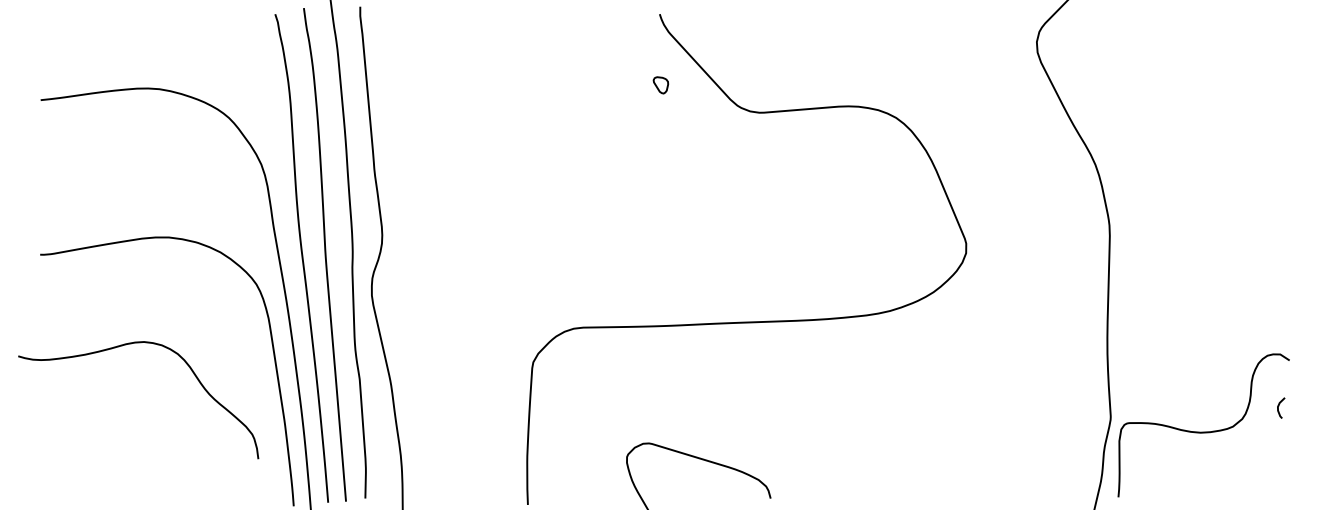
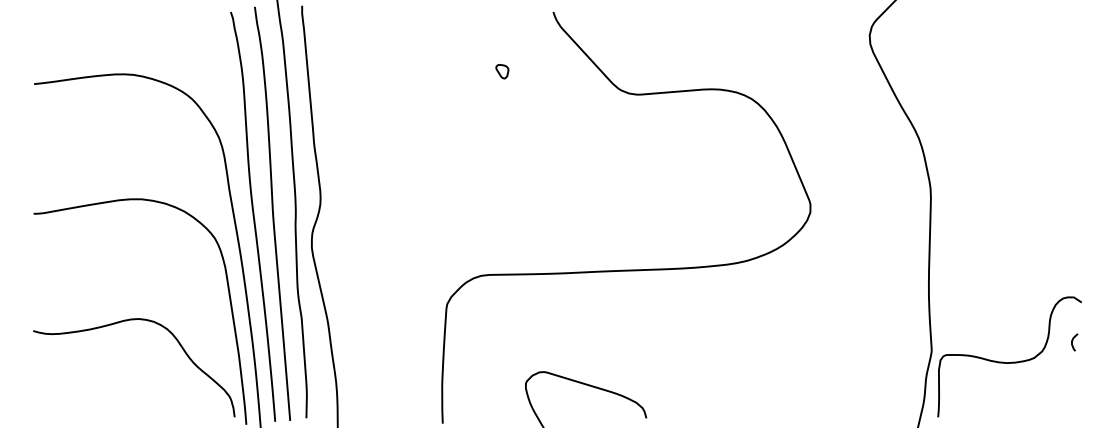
part: (661, 85) -> (502, 71), moved
curve: (130, 345) -> (127, 321), moved

